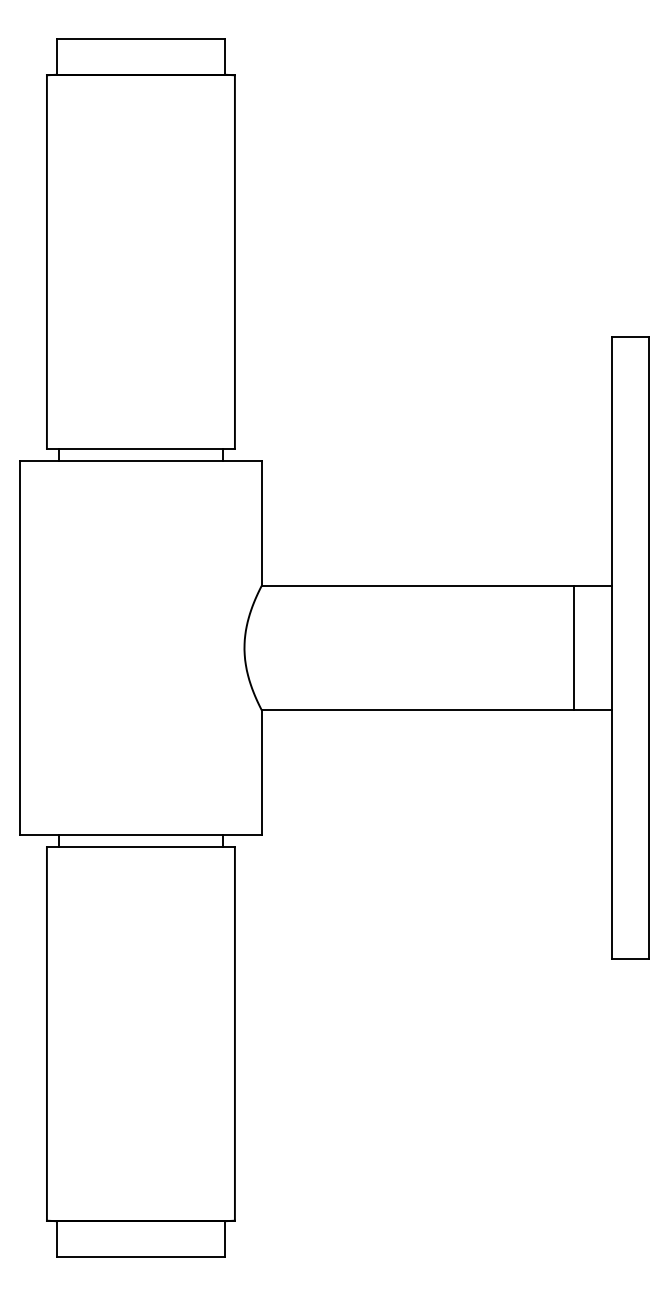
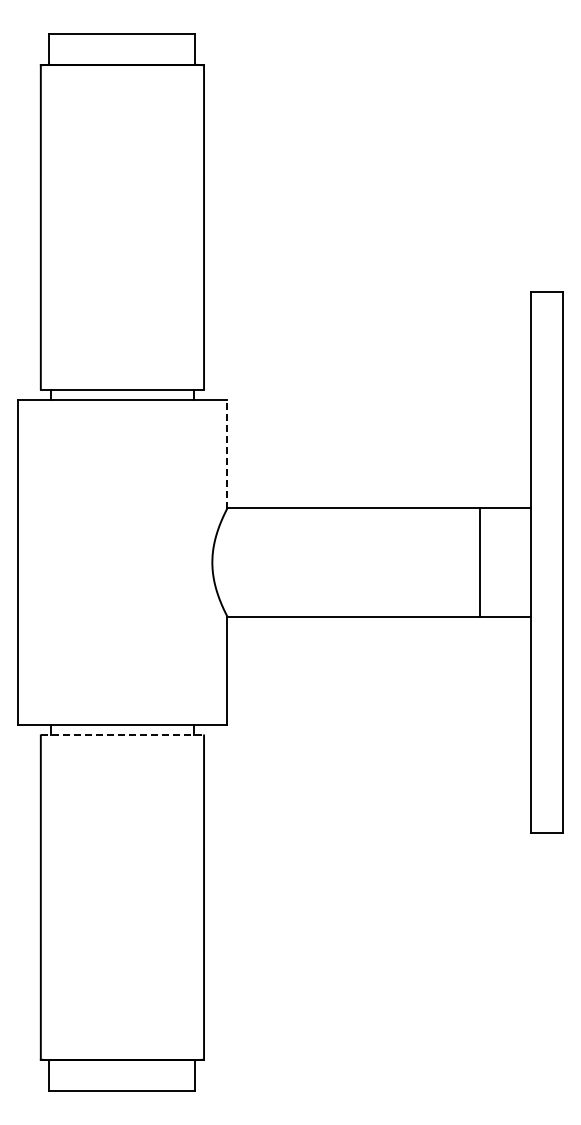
line: (261, 522) -> (227, 453), solid -> dashed
line: (574, 648) -> (479, 562), moved
line: (140, 847) -> (122, 735), solid -> dashed

